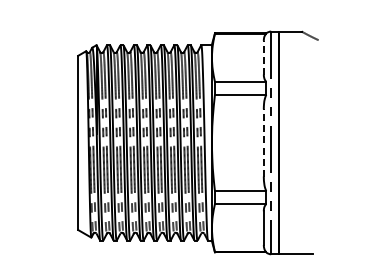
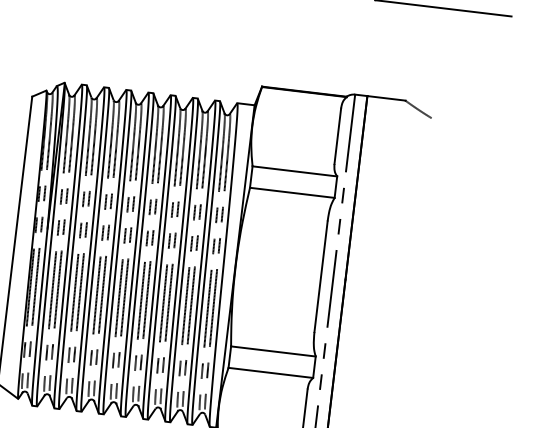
line: (263, 57) -> (337, 135), dashed -> solid
line: (263, 142) -> (320, 275), dashed -> solid

